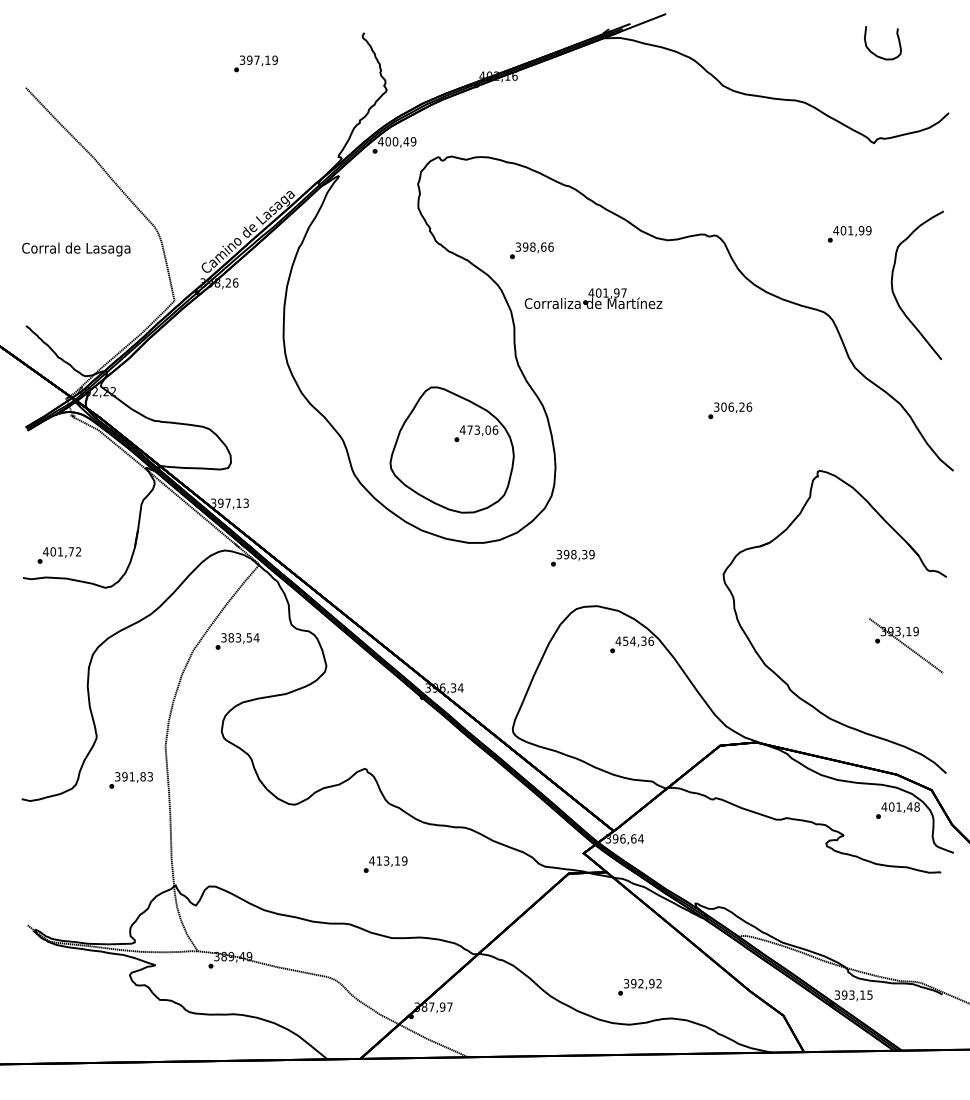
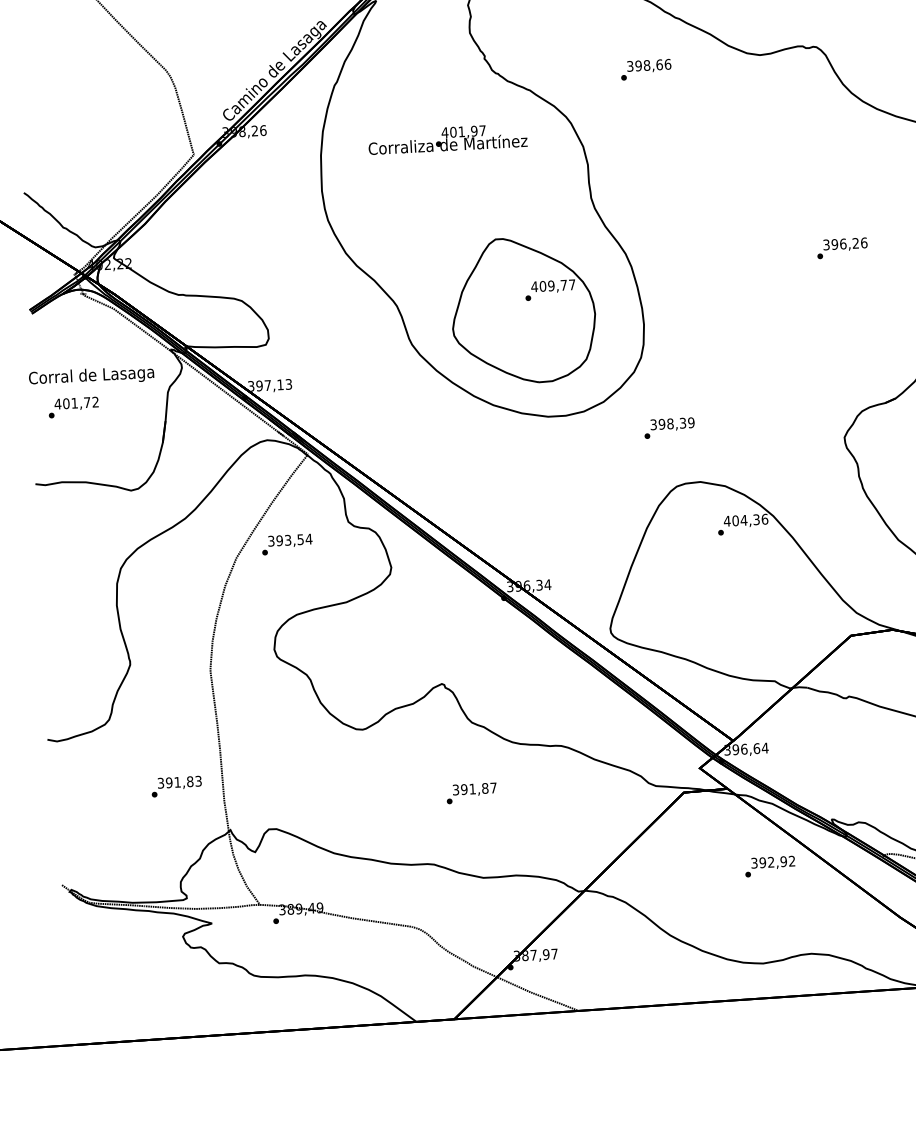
text: (76, 249) -> (91, 376), moved
text: (531, 250) -> (645, 69), moved
text: (593, 298) -> (447, 138), moved
text: (723, 406) -> (834, 243), 306,26 -> 396,26
text: (482, 429) -> (557, 284), 473,06 -> 409,77
text: (58, 555) -> (72, 407), moved
text: (231, 637) -> (279, 540), 383,54 -> 393,54
text: (625, 640) -> (735, 519), 454,36 -> 404,36
text: (130, 780) -> (175, 786), moved
text: (388, 860) -> (474, 788), 413,19 -> 391,87
text: (639, 987) -> (769, 866), moved

